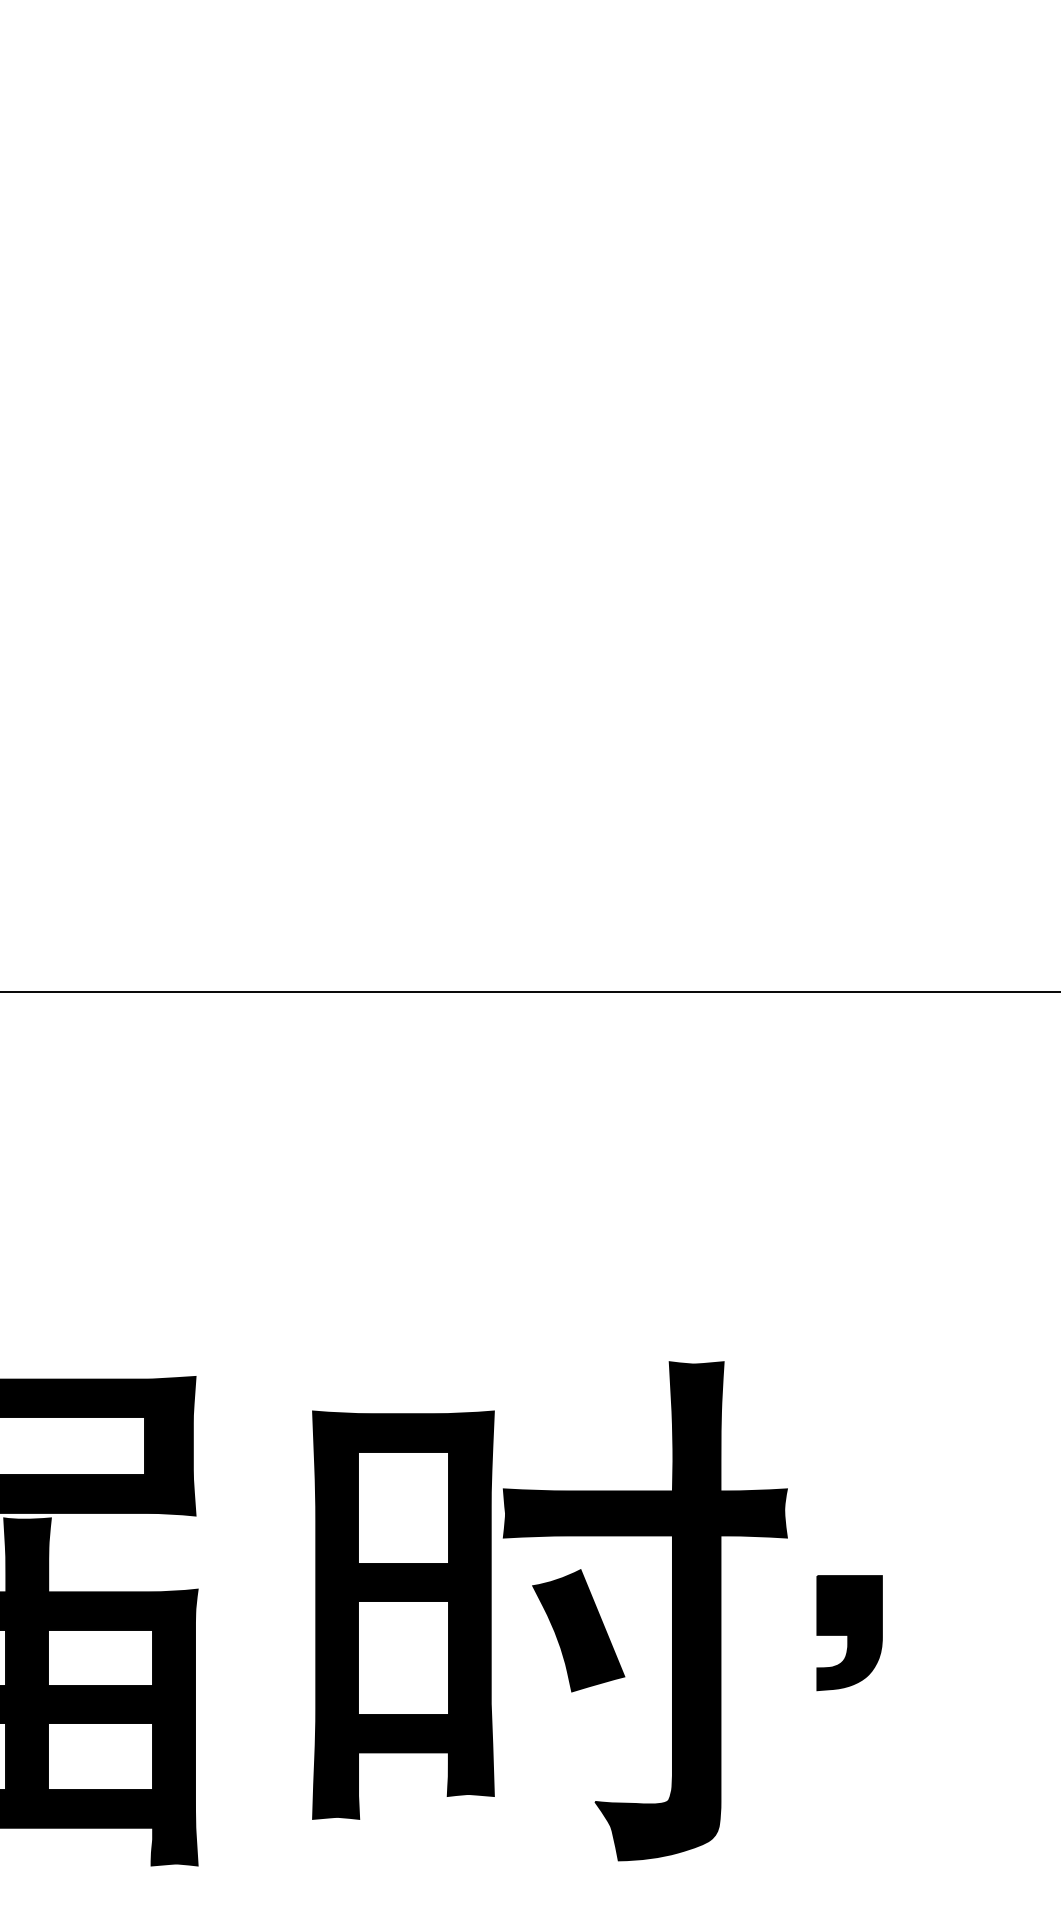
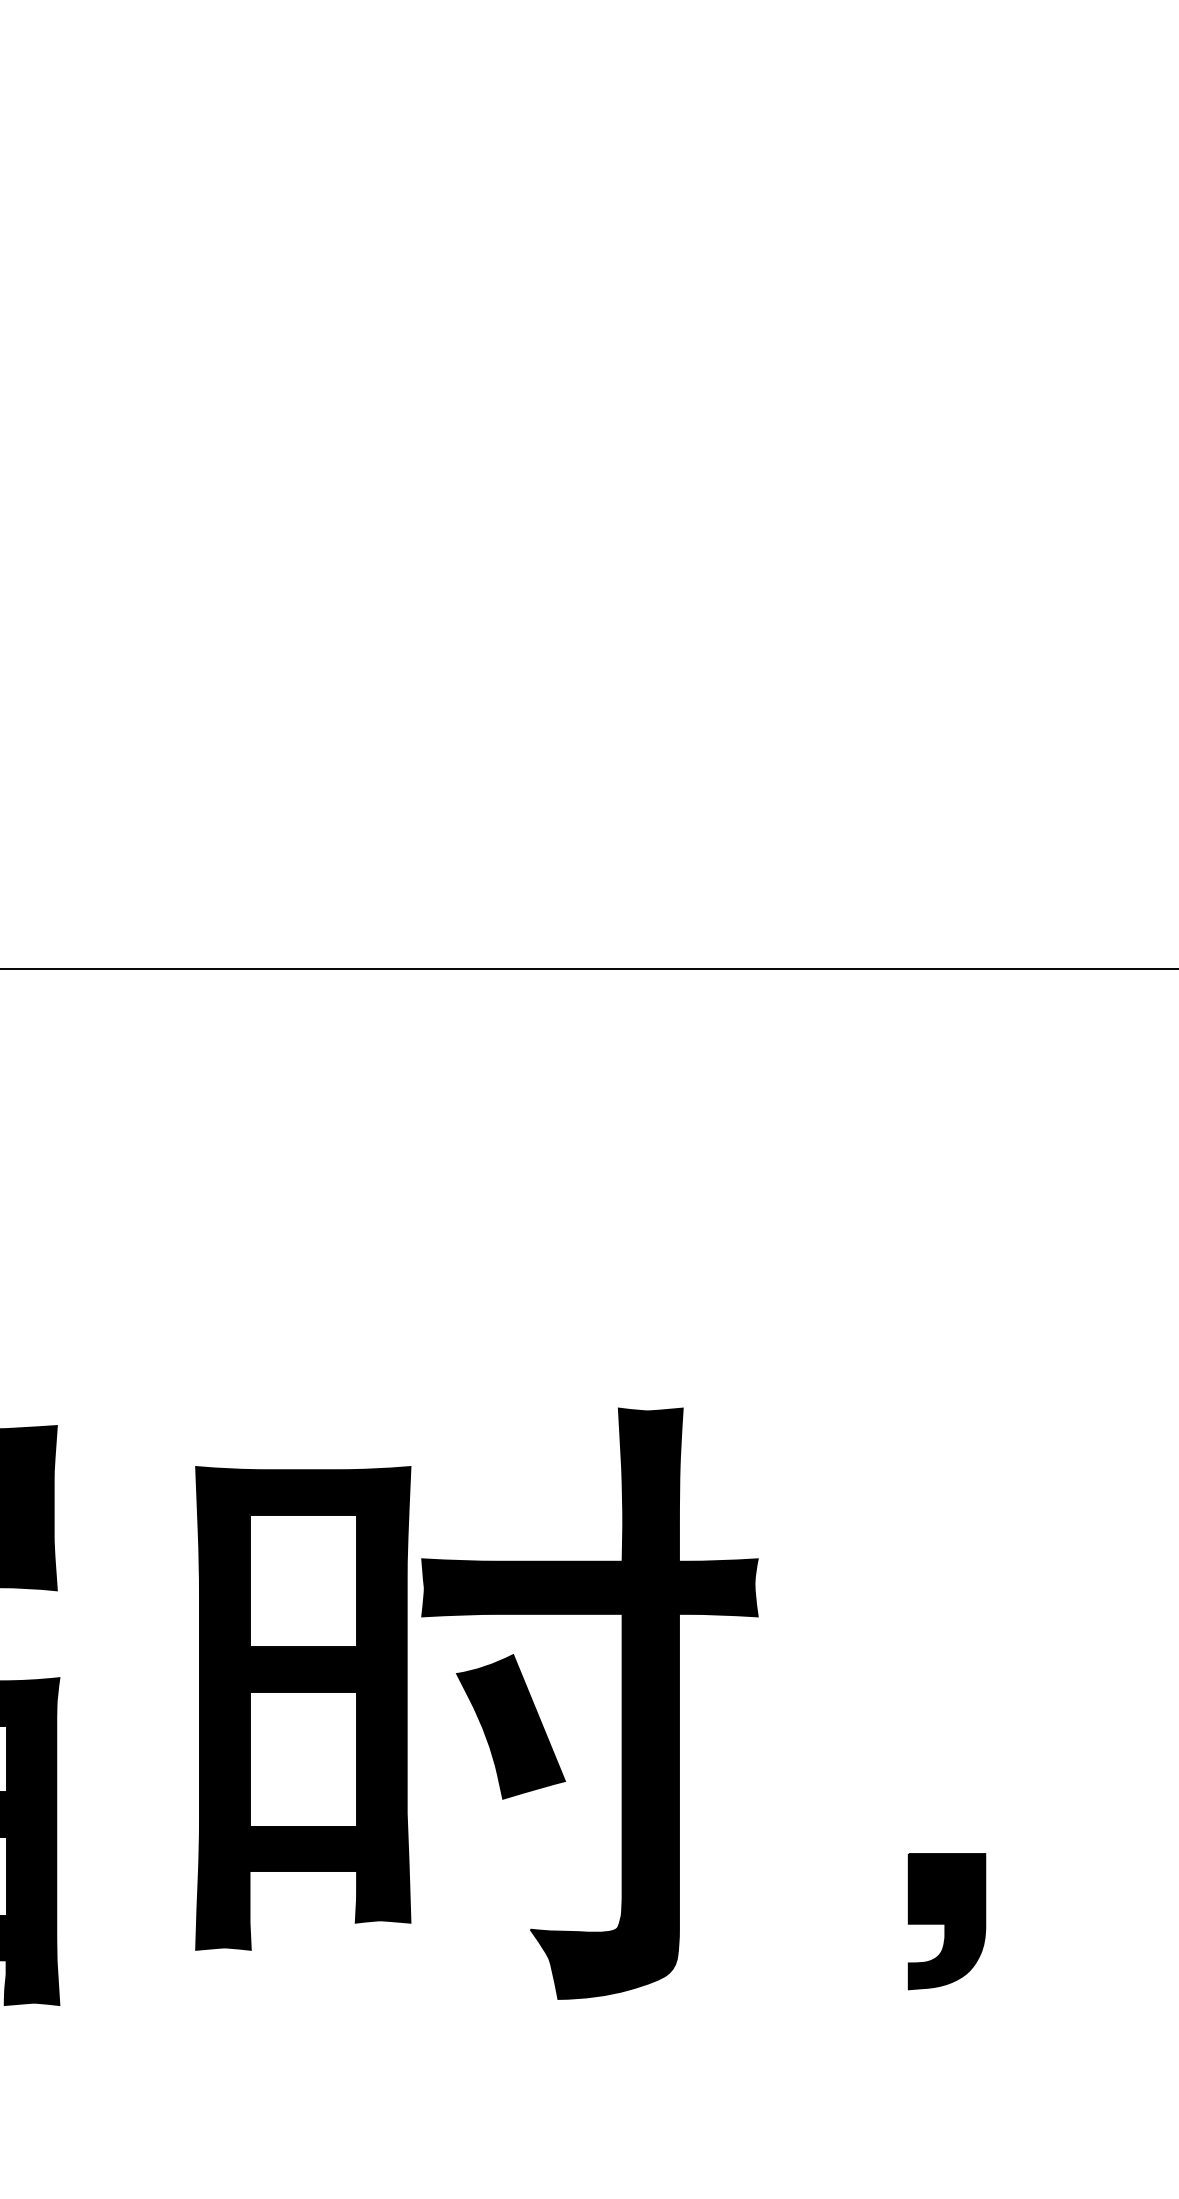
part: (849, 1633) -> (946, 1922), moved

